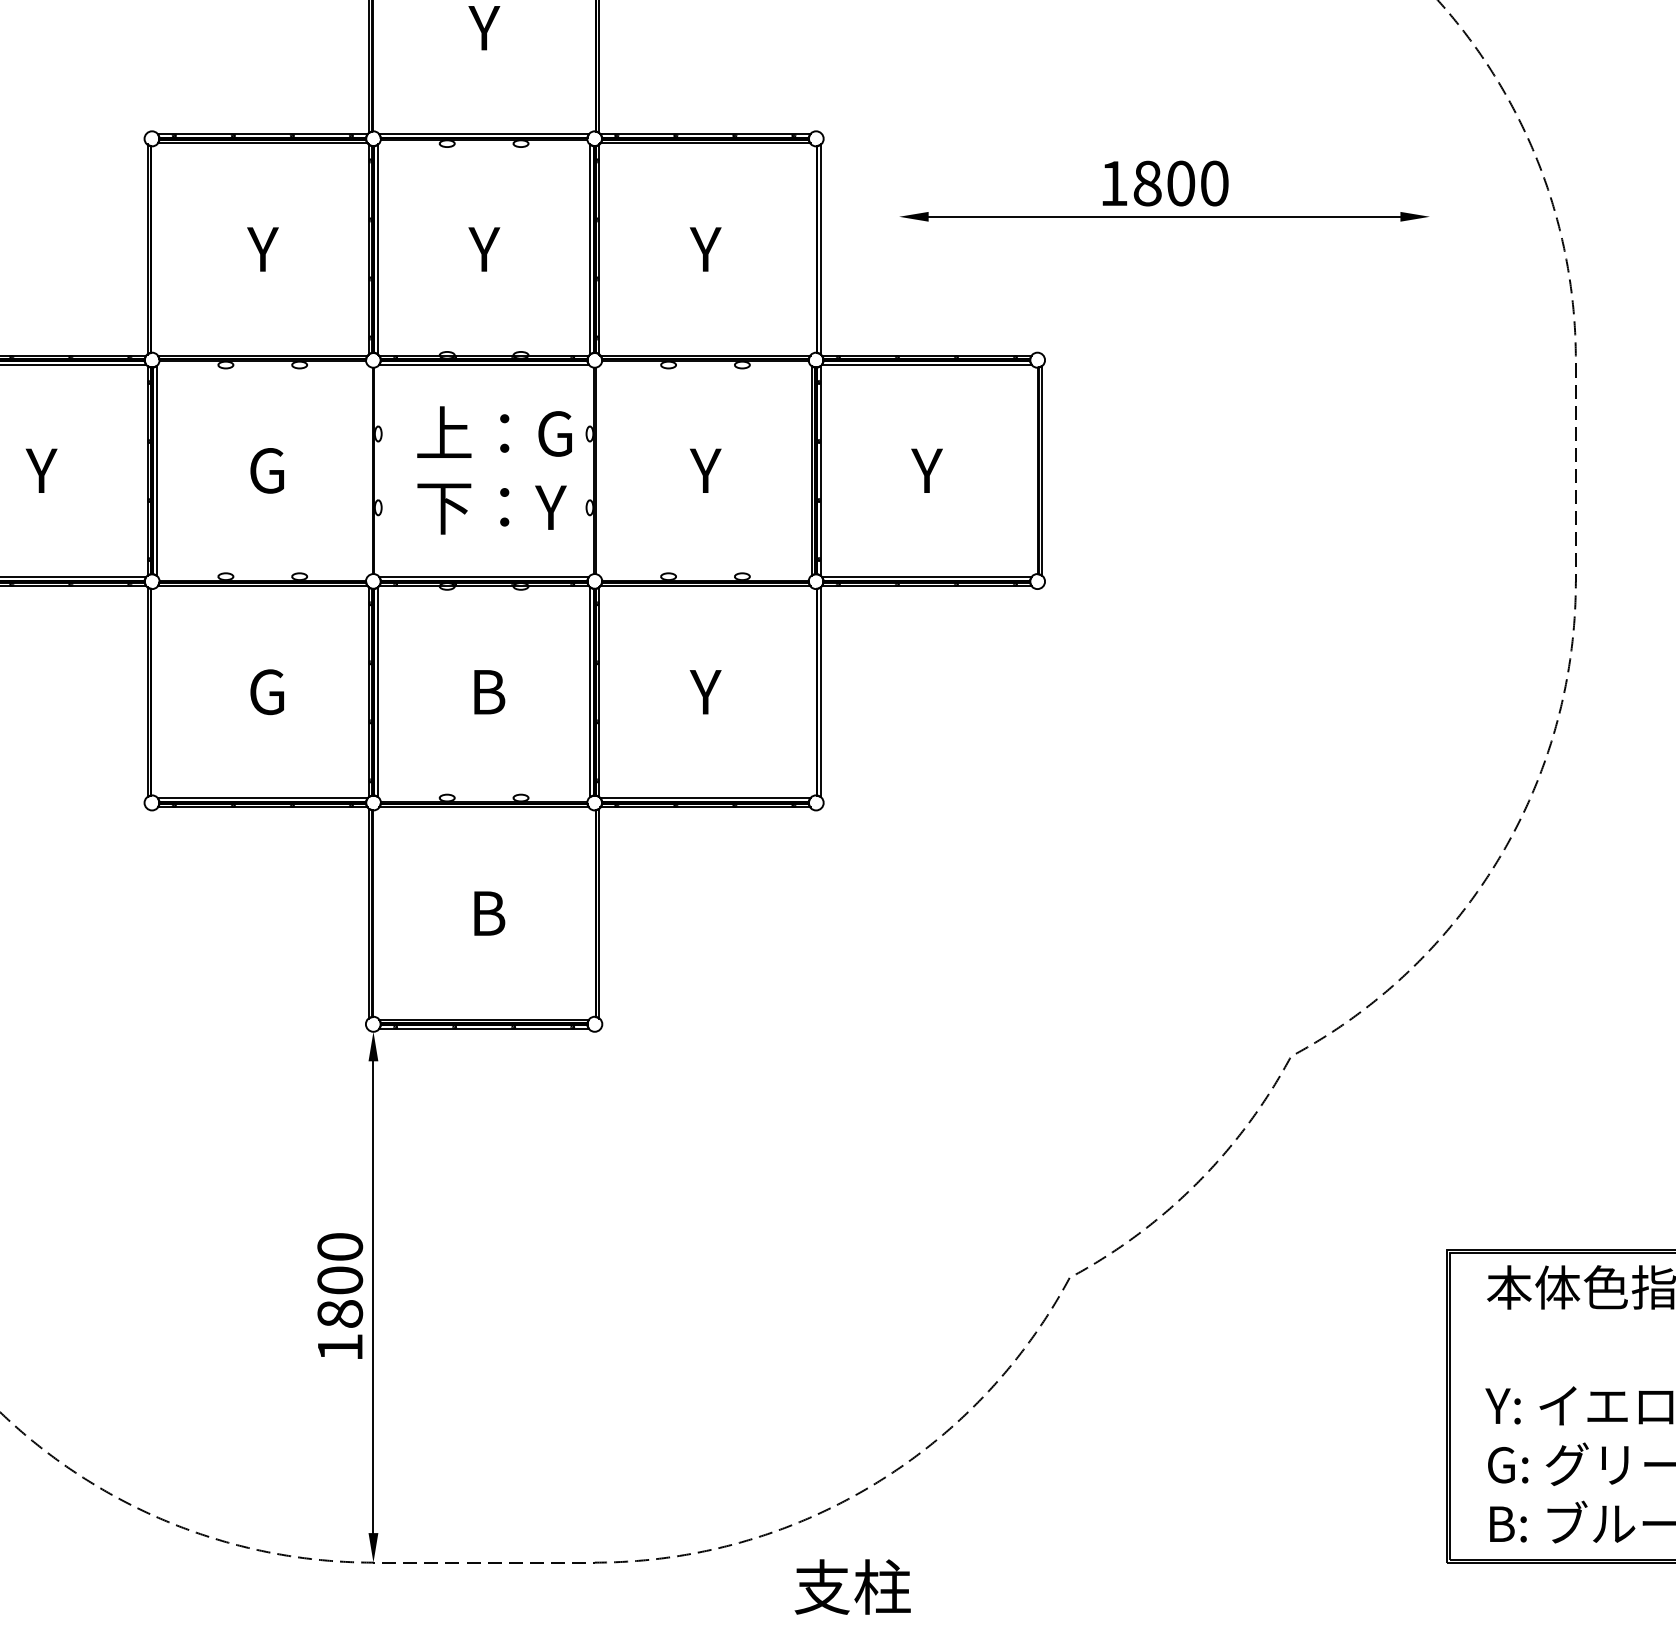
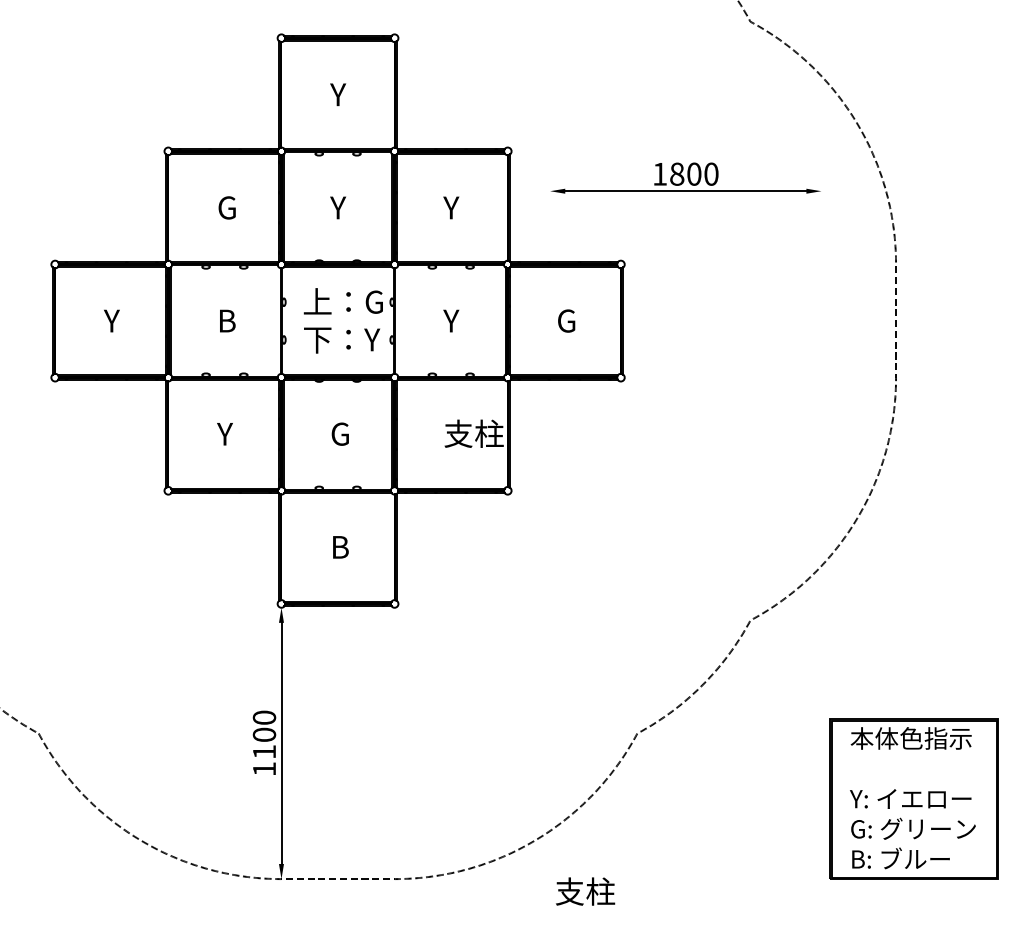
text: (265, 248) -> (226, 207), Y -> G
text: (265, 469) -> (226, 320), G -> B
text: (929, 469) -> (565, 320), Y -> G
text: (265, 690) -> (226, 433), G -> Y
text: (486, 690) -> (339, 433), B -> G
text: (749, 690) -> (473, 433), Y -> 支柱
text: (340, 1312) -> (264, 751), 1800 -> 1100
text: (852, 1586) -> (585, 891), moved

